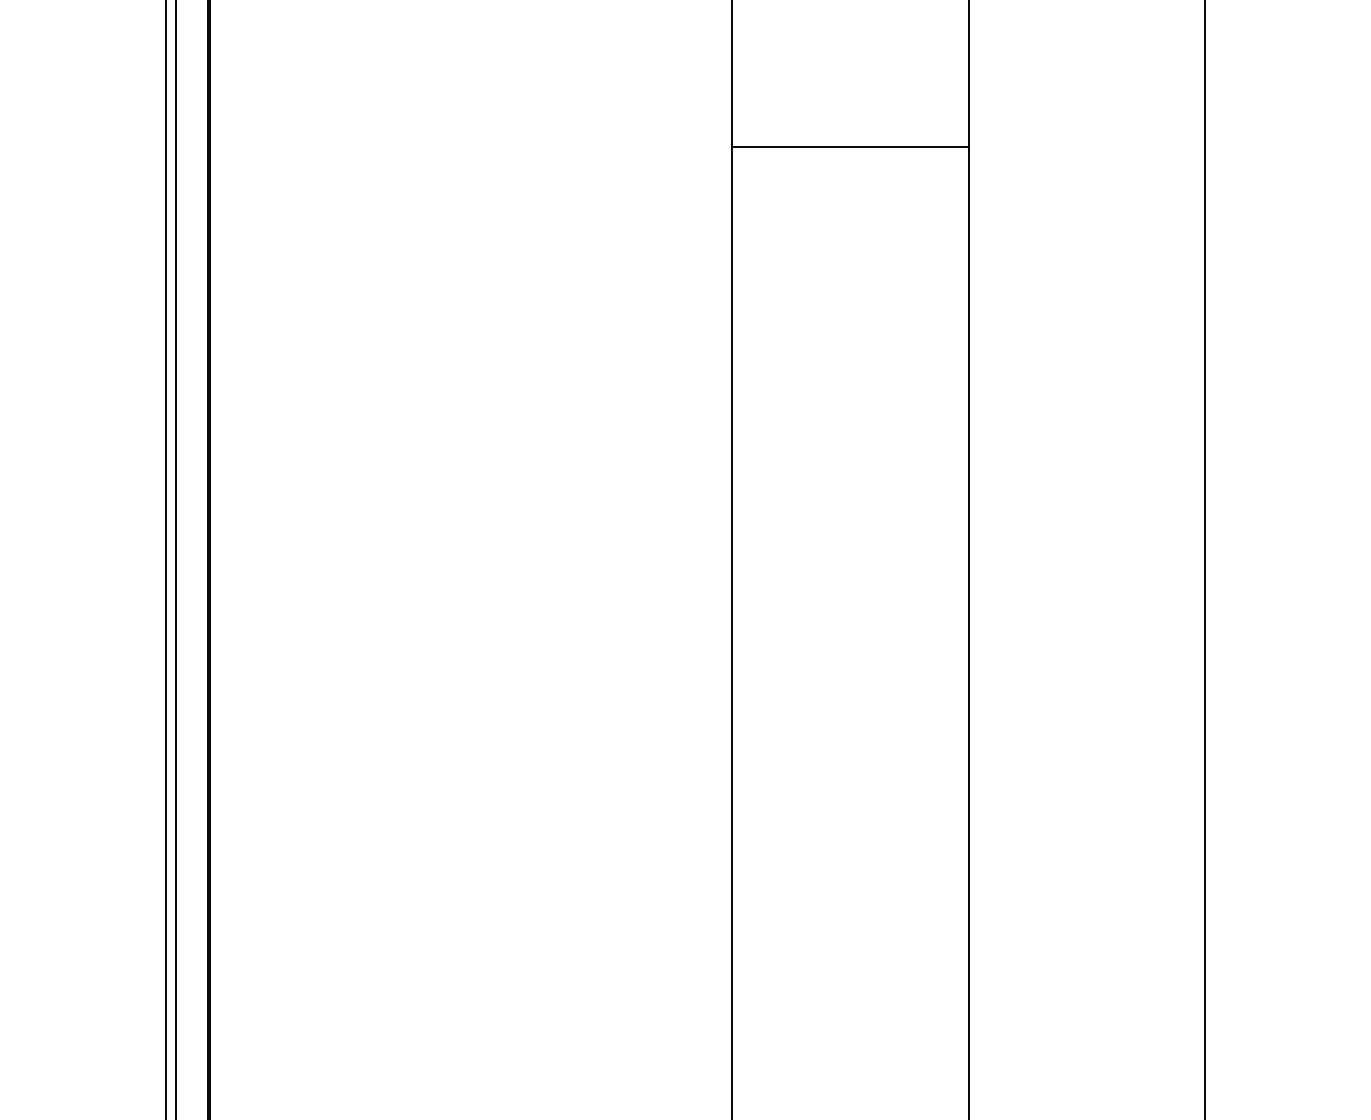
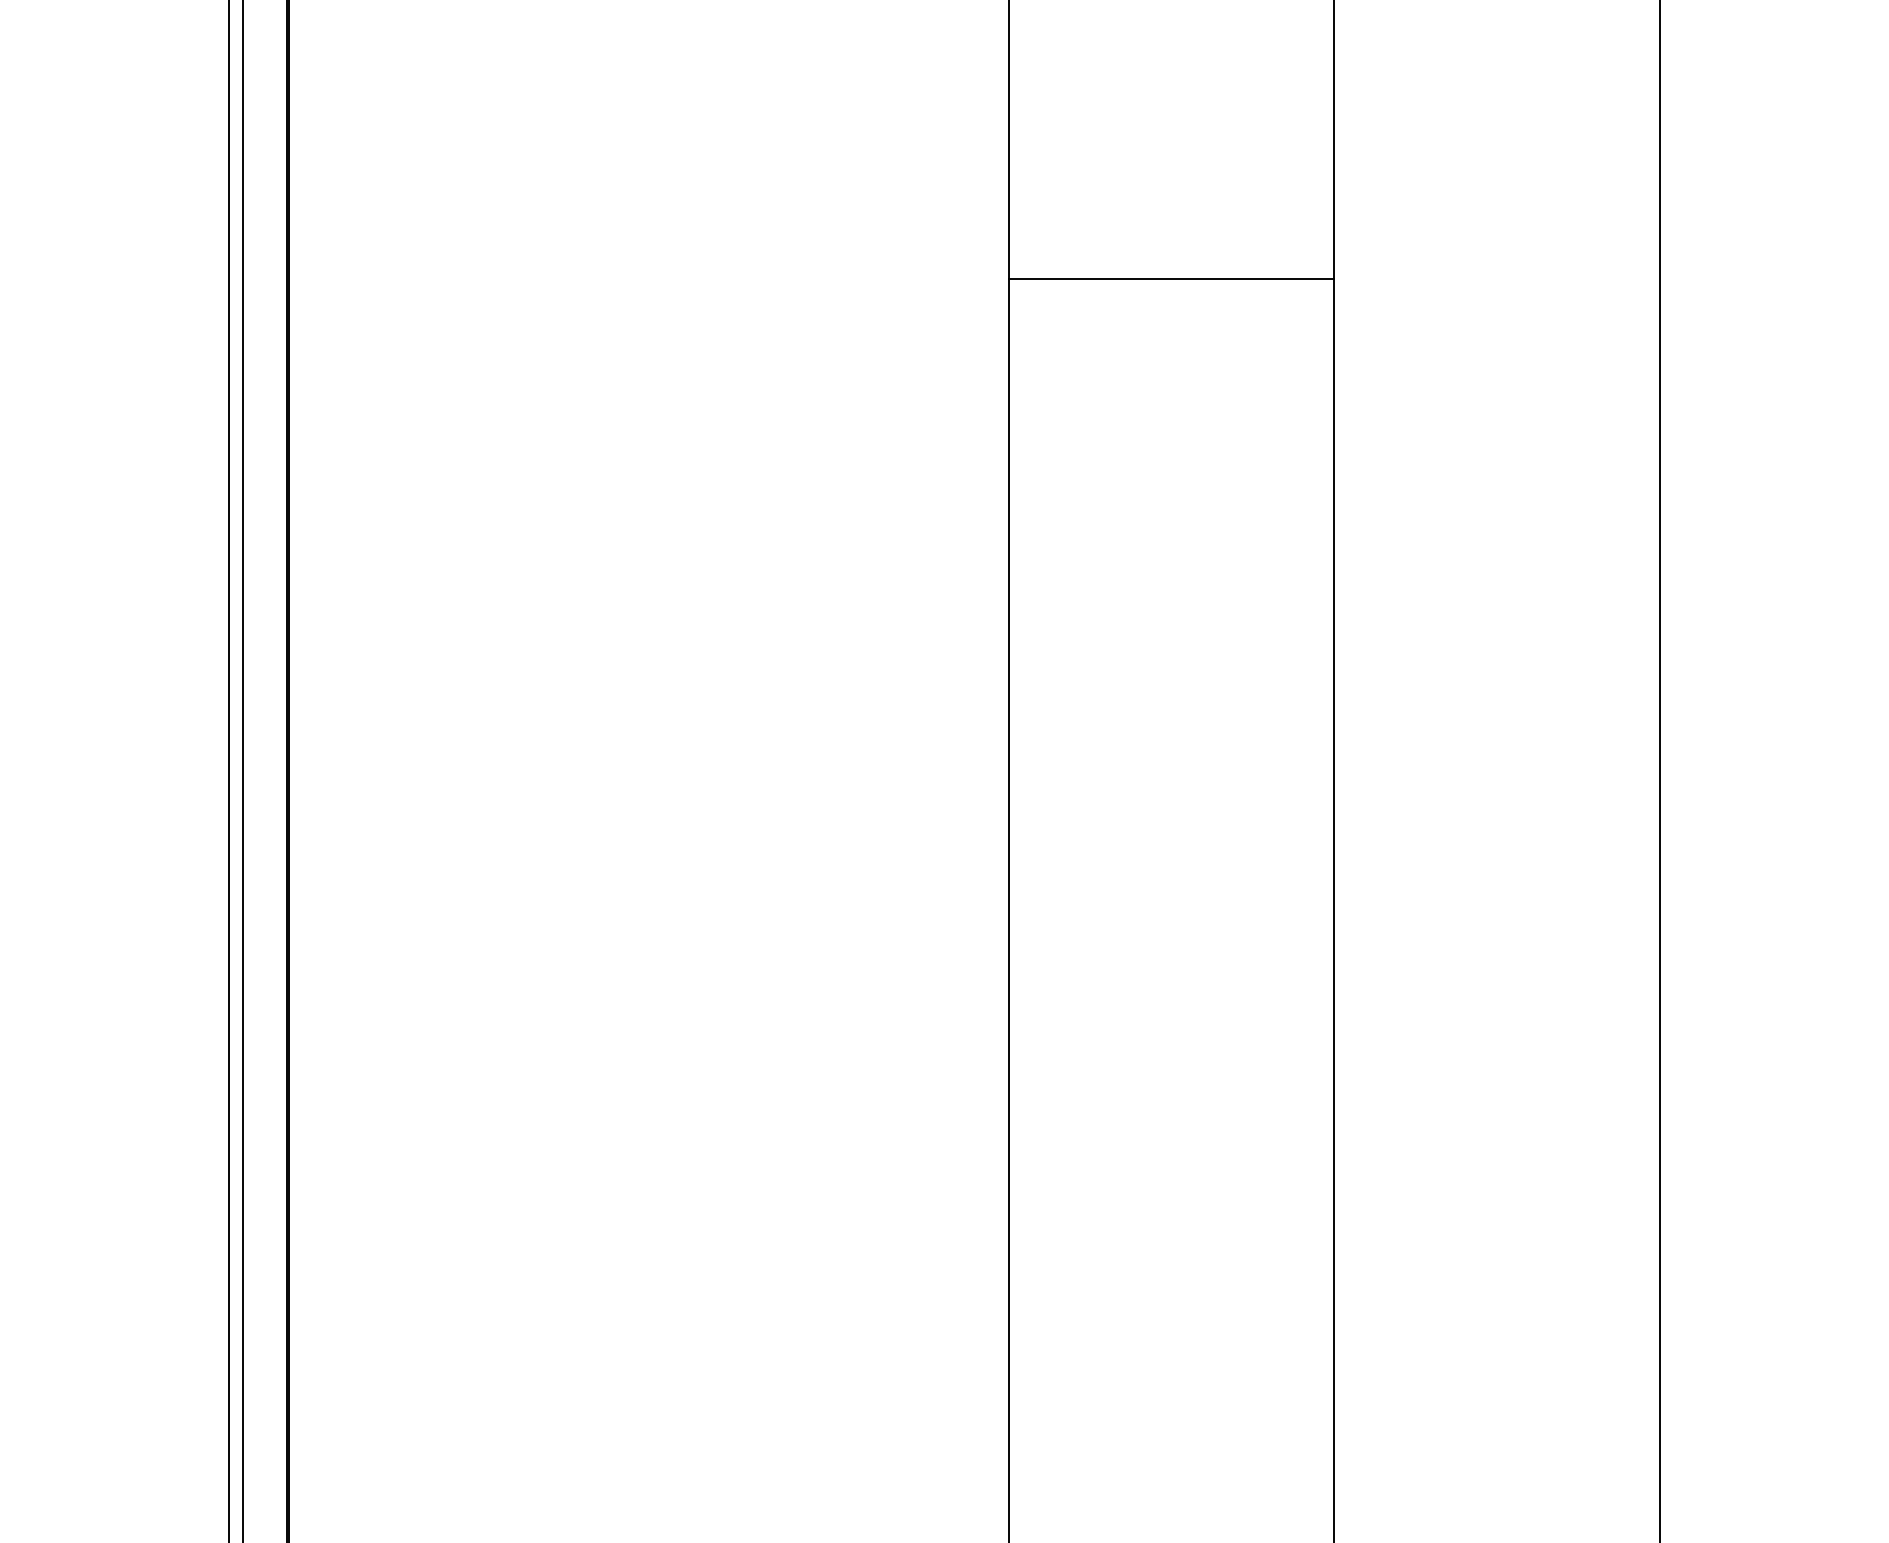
line: (850, 146) -> (1171, 278), moved

